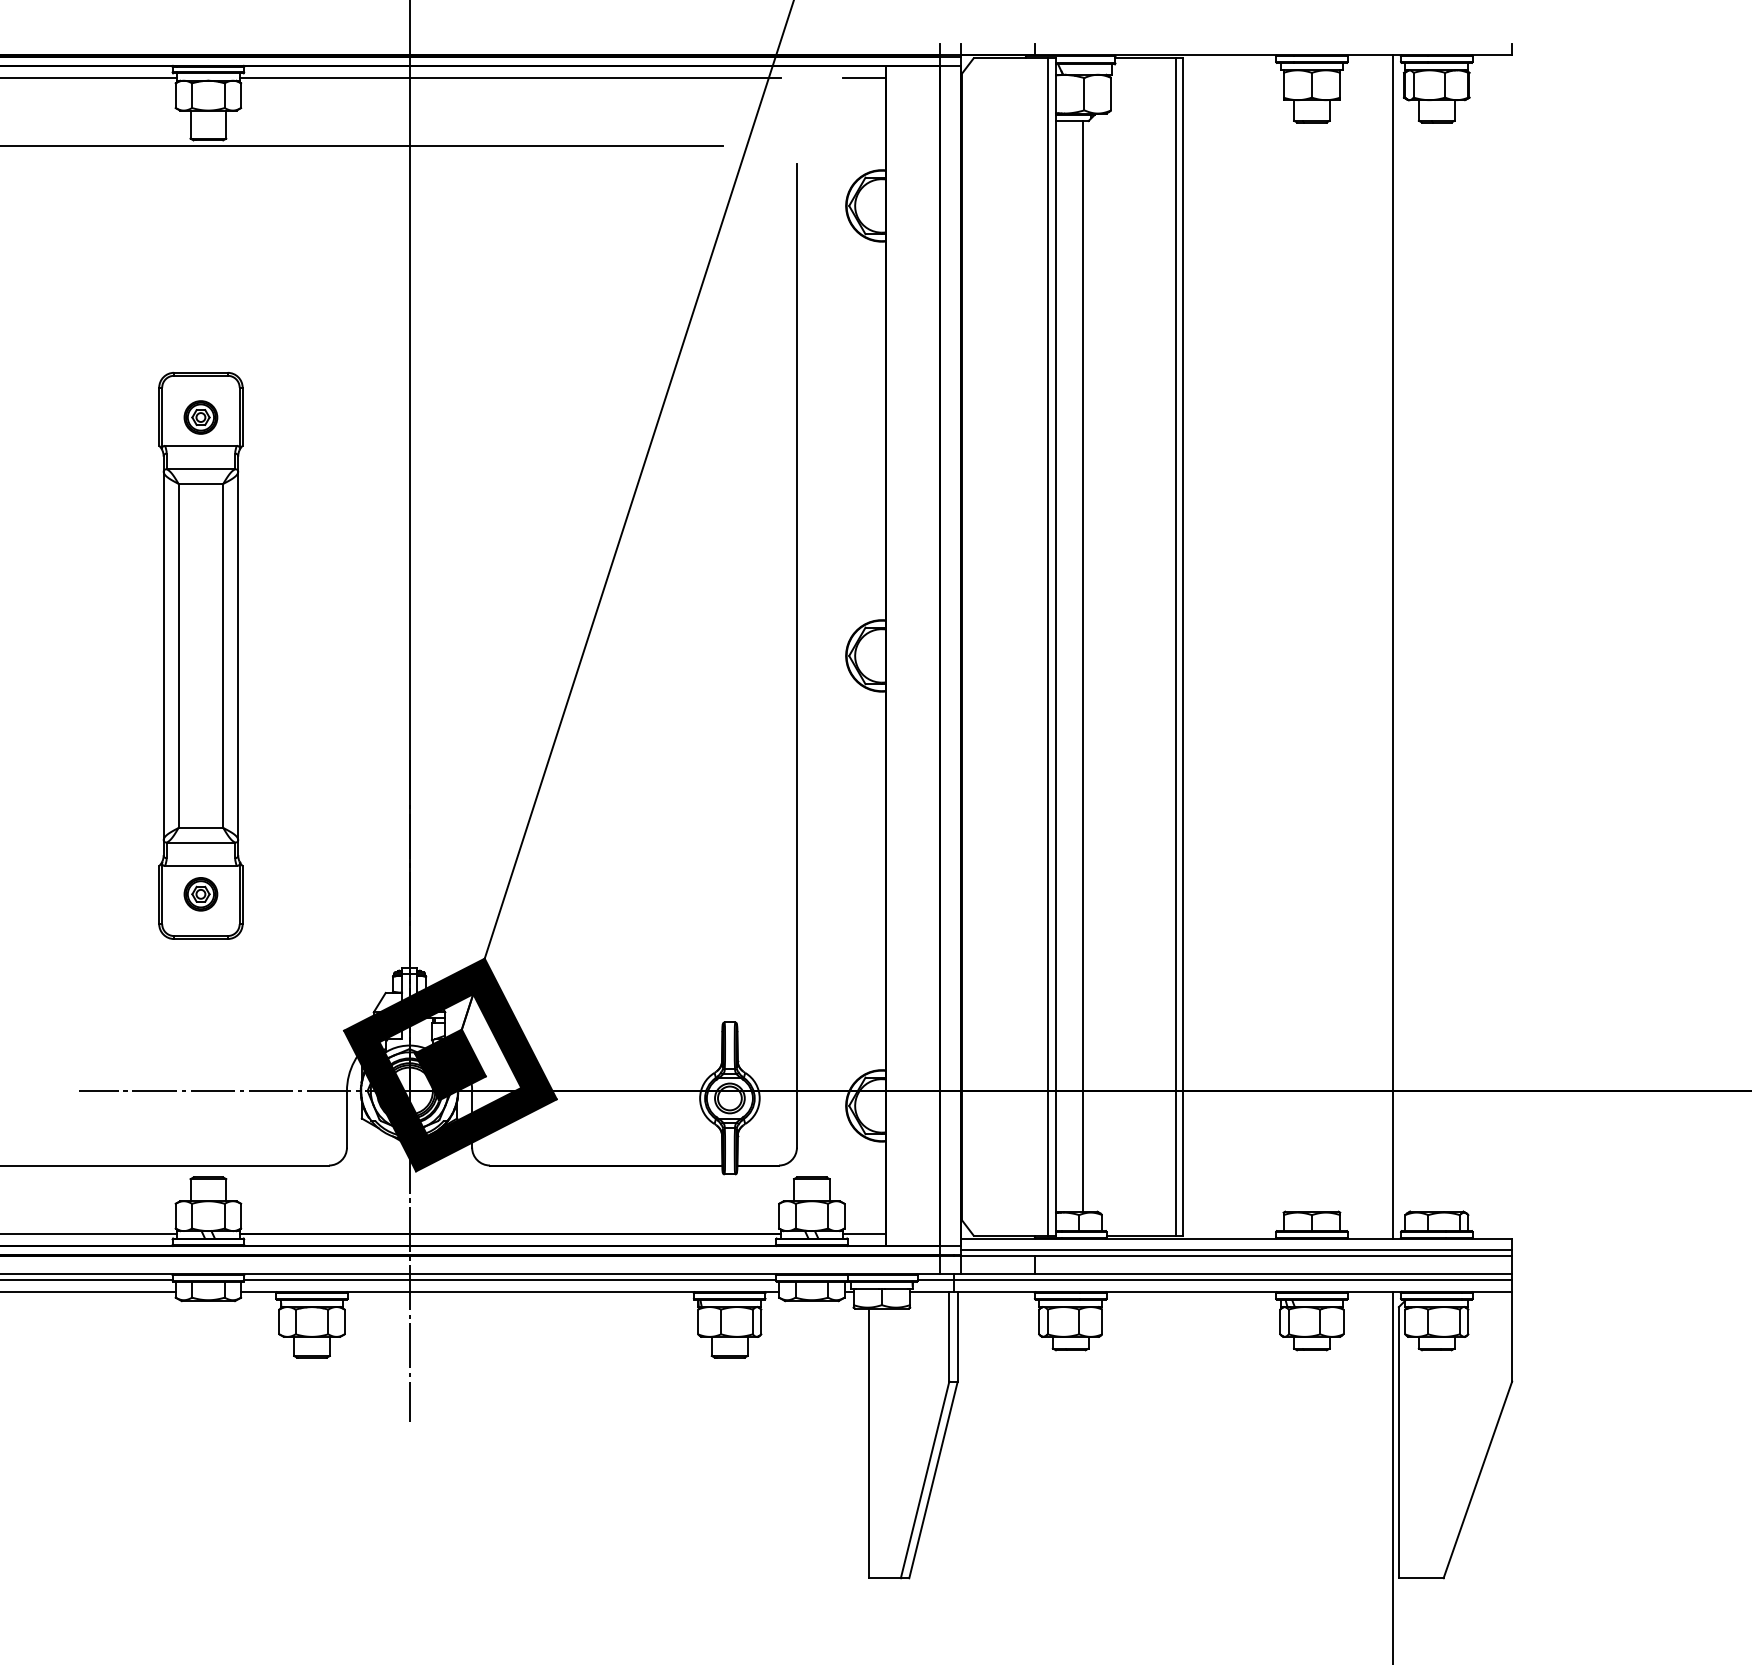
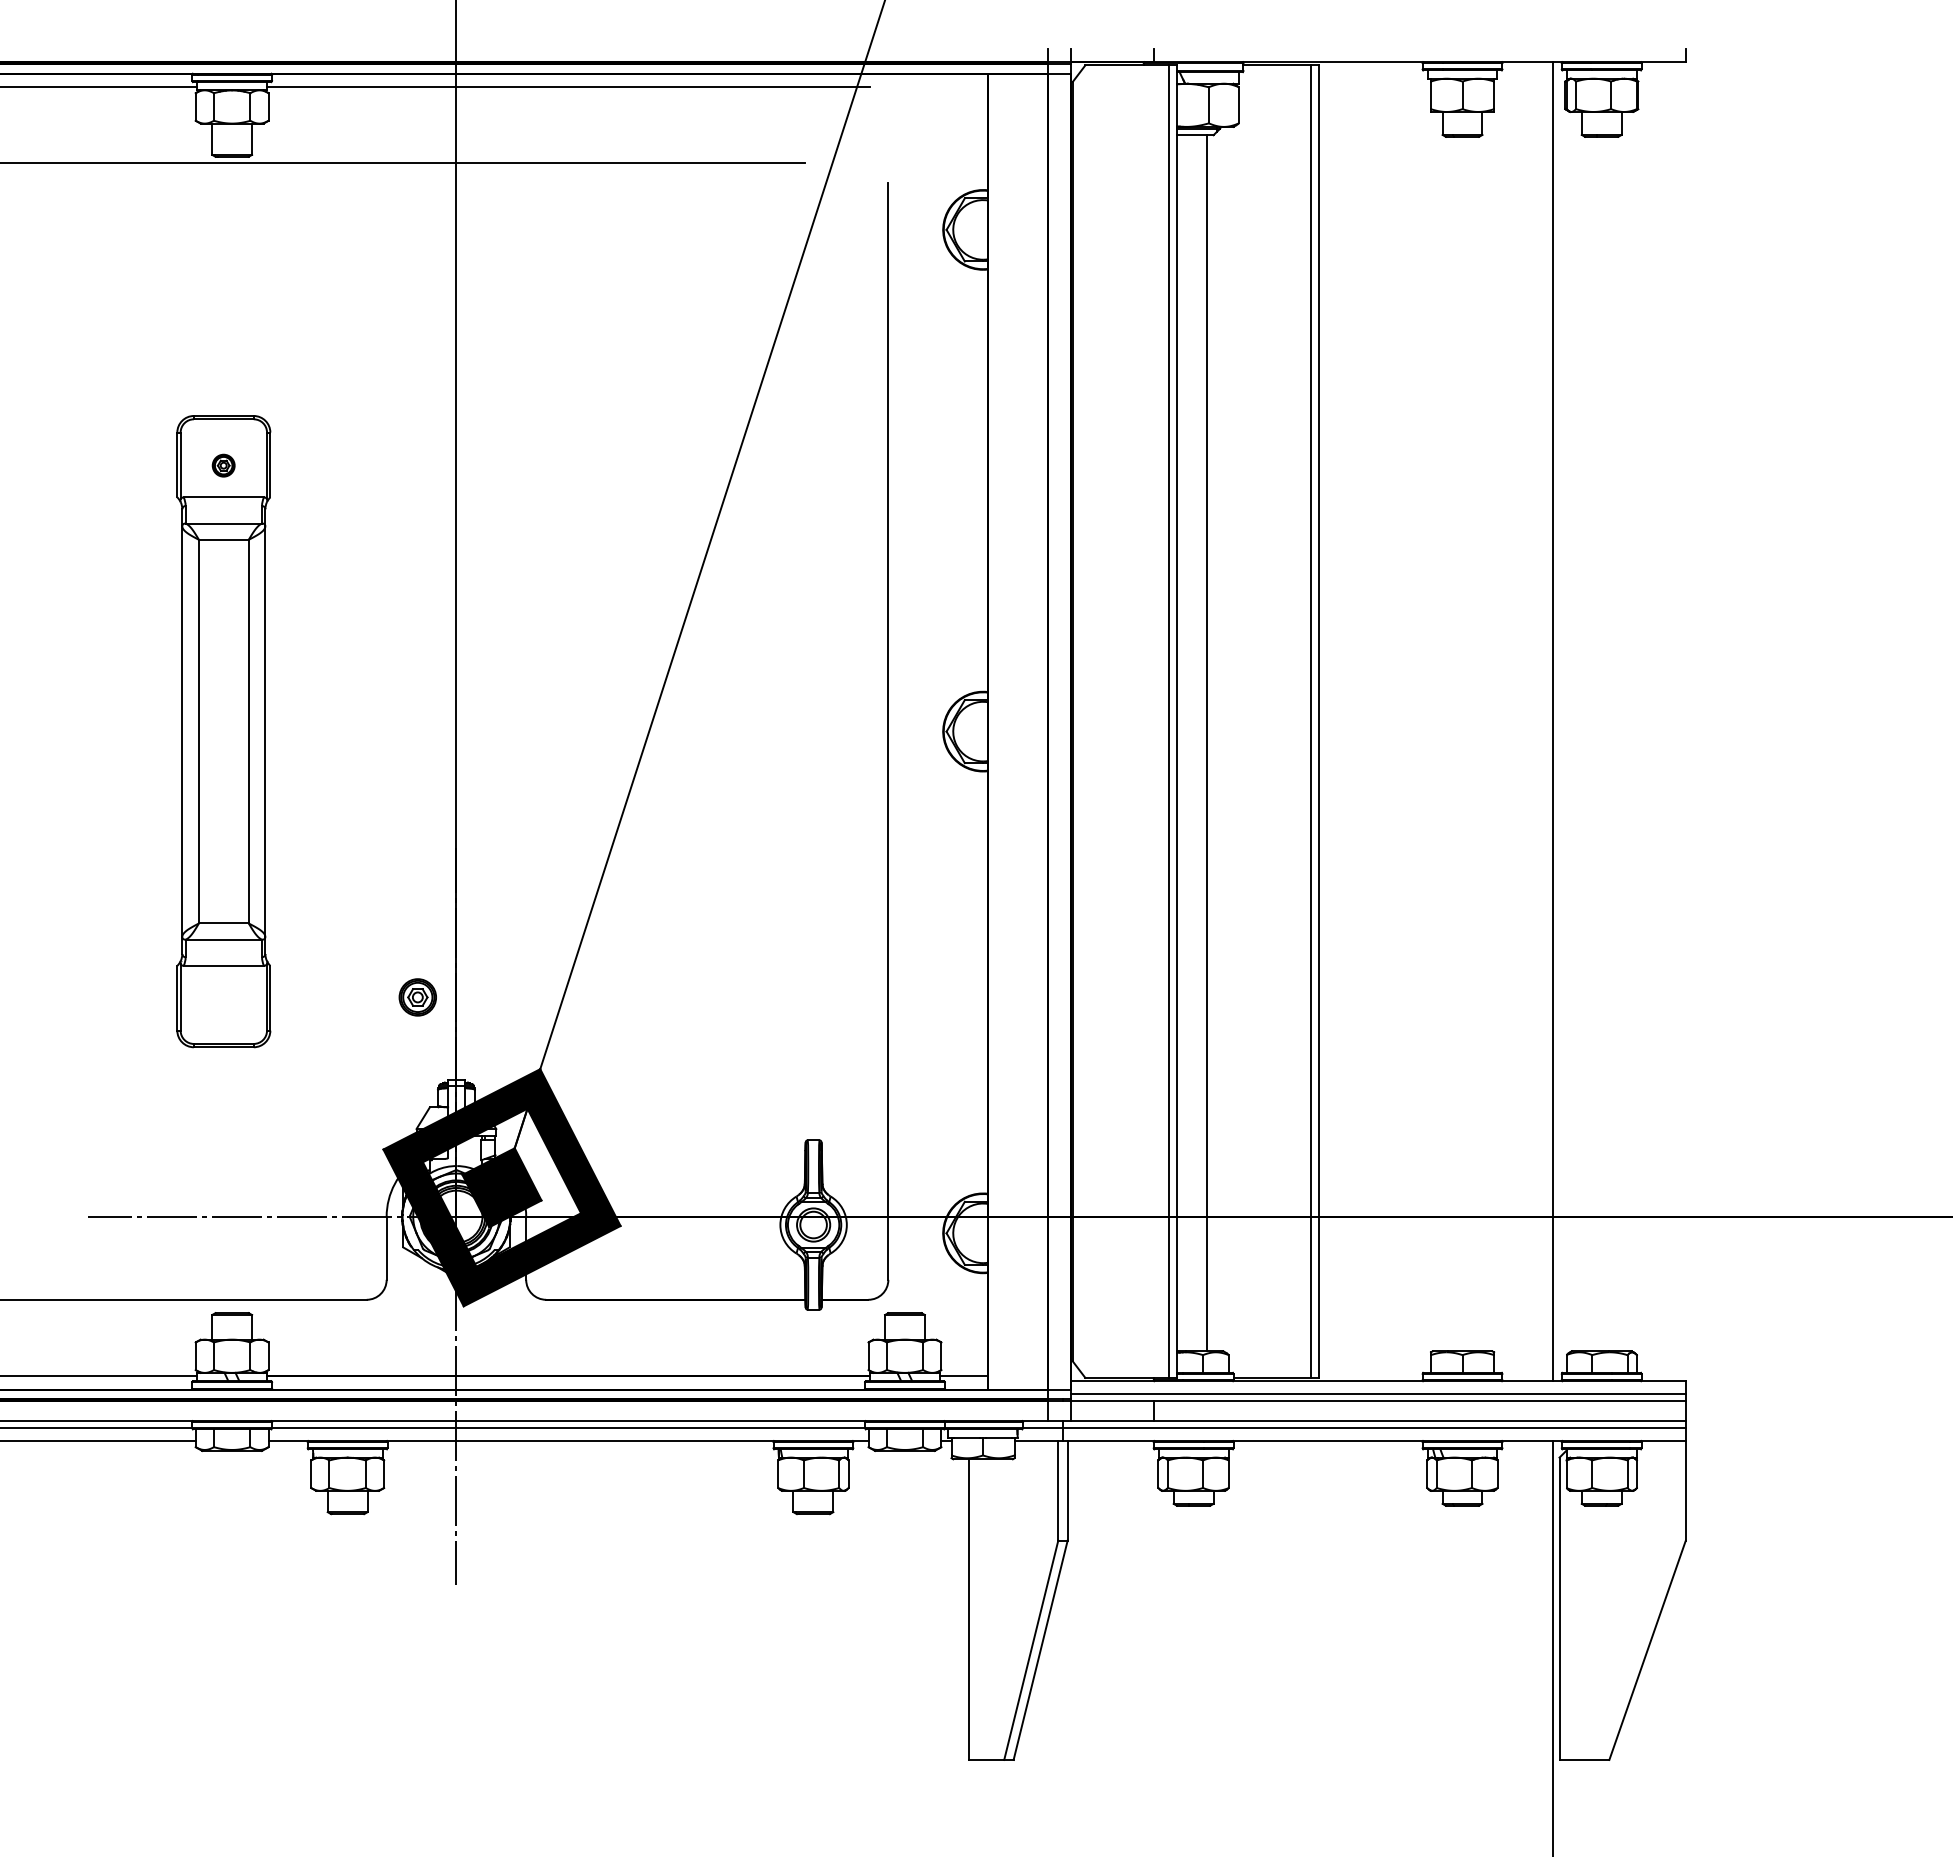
line: (864, 78) -> (963, 87), removed
part: (200, 417) -> (223, 465), size x0.6
part: (200, 894) -> (417, 997), moved

